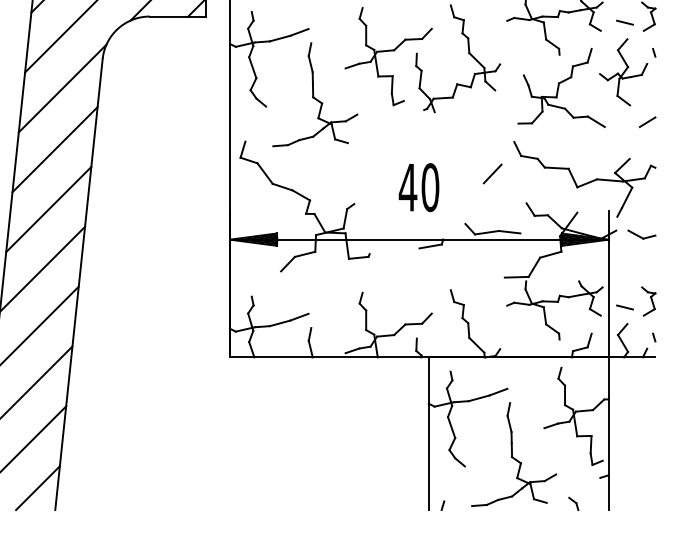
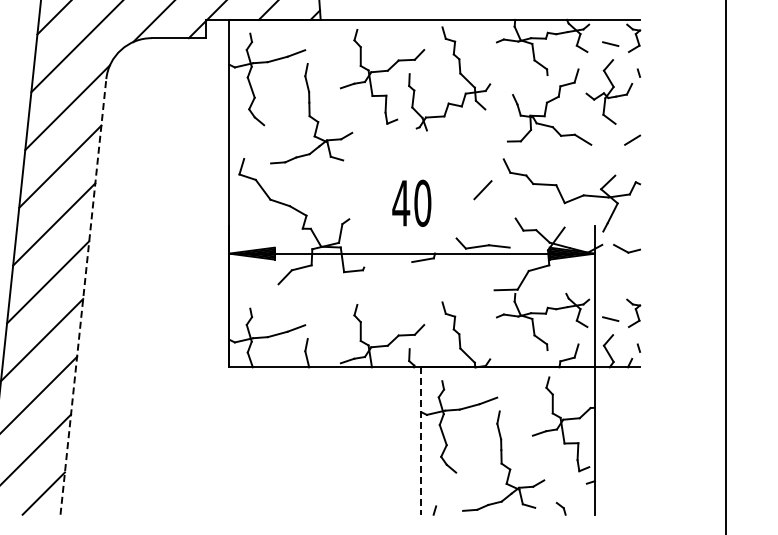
line: (79, 284) -> (83, 296), solid -> dashed
line: (429, 434) -> (421, 441), solid -> dashed

